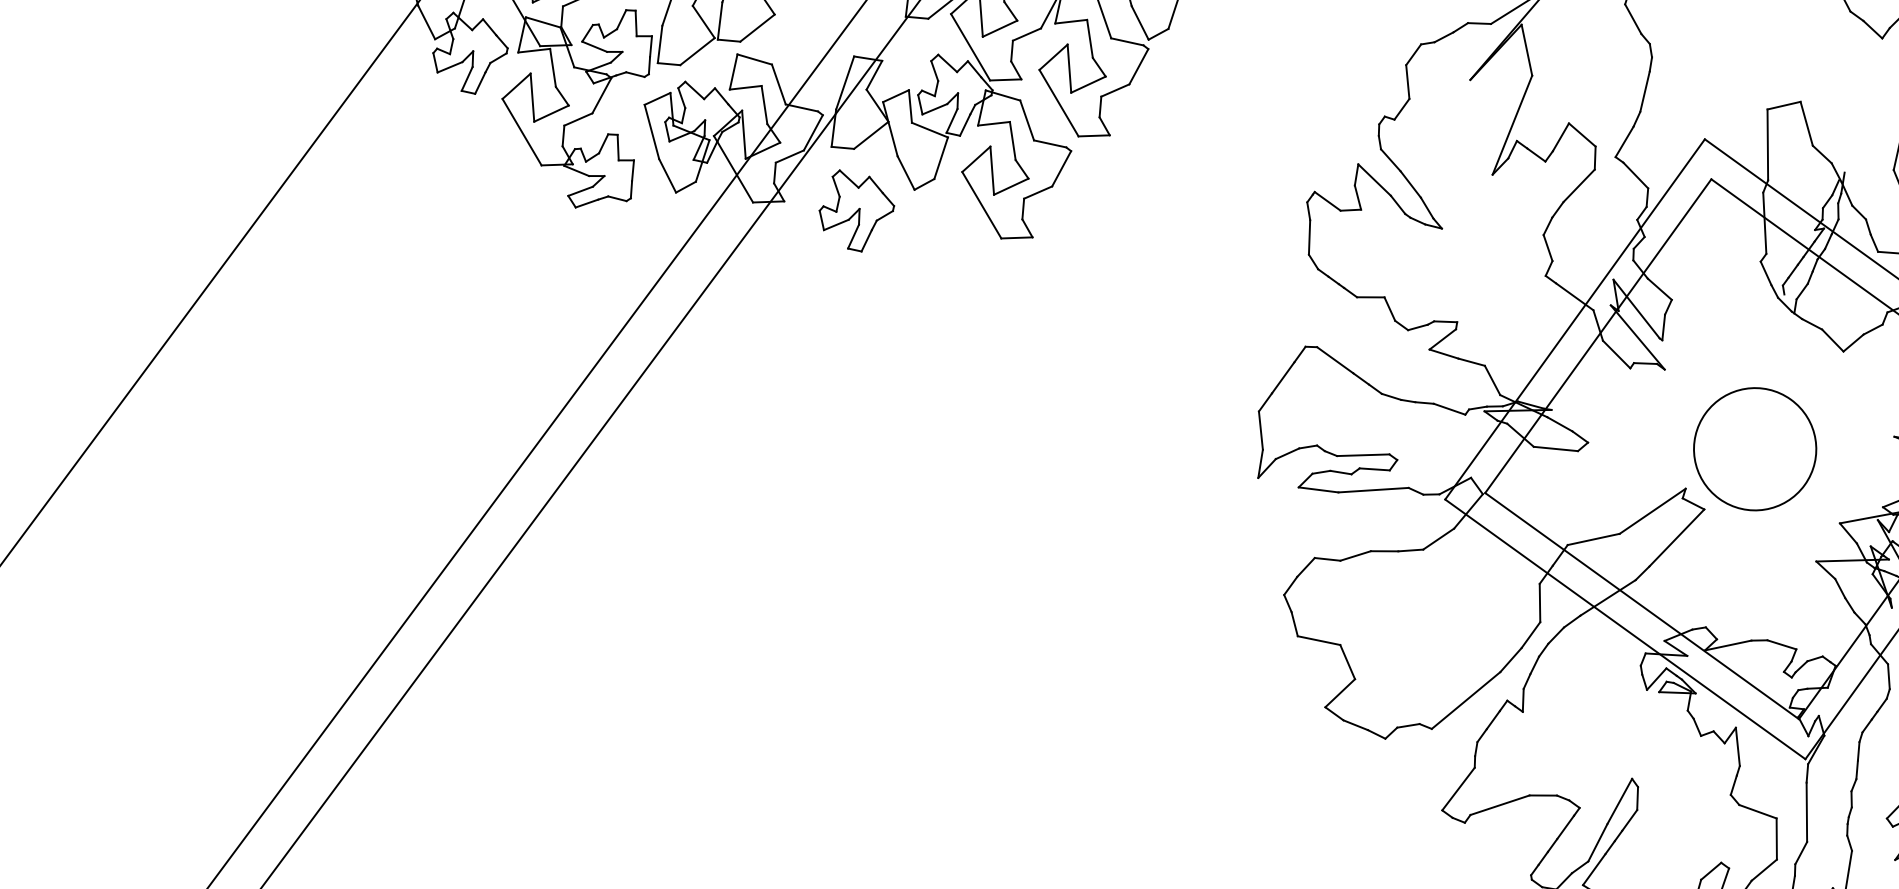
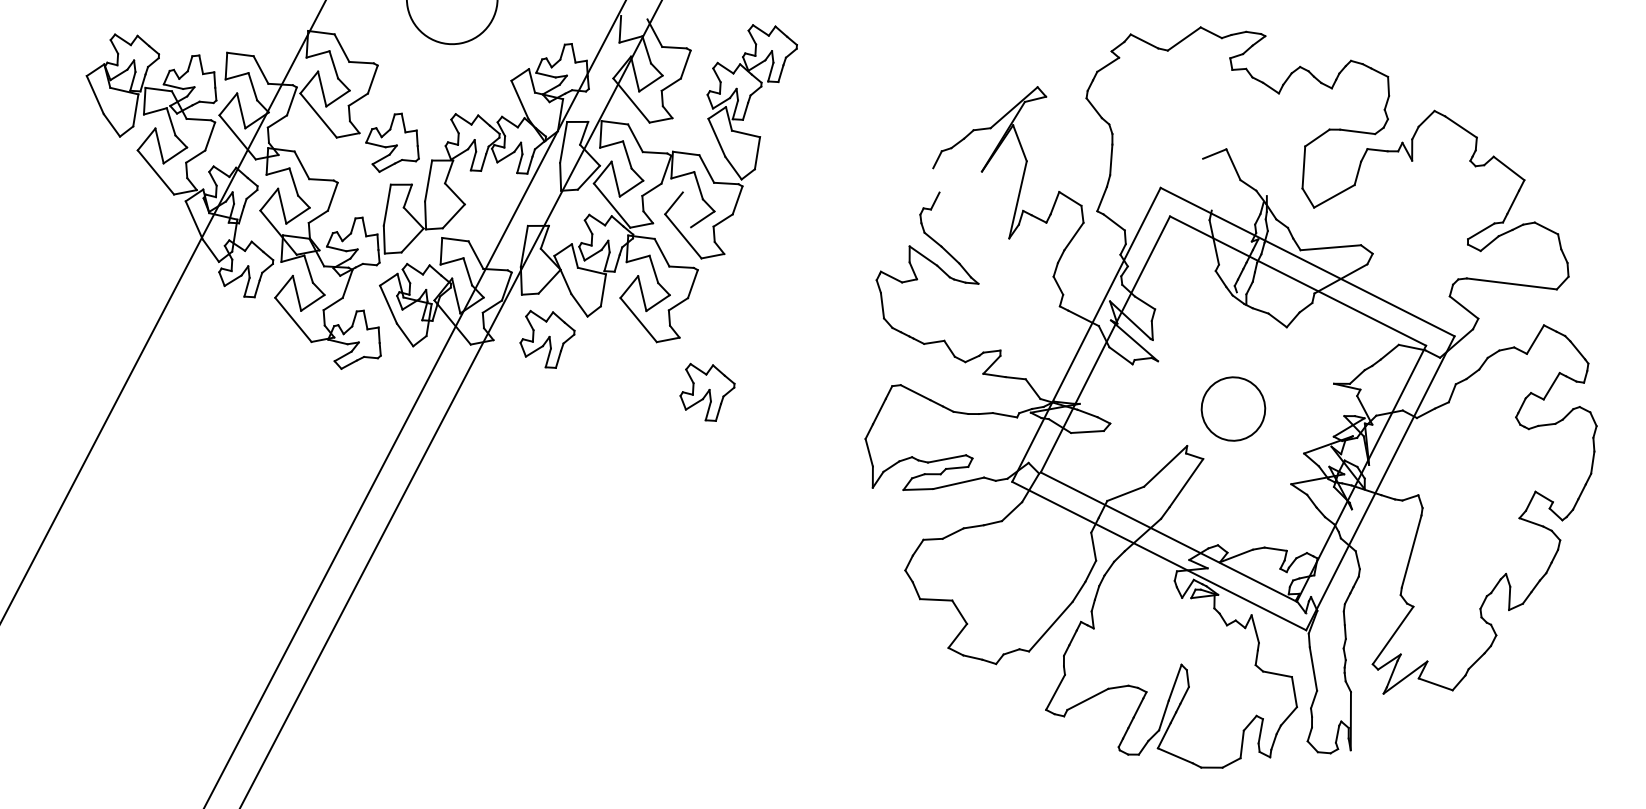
line: (1068, 68) -> (686, 209), removed
line: (1407, 82) -> (936, 180), removed
line: (1767, 144) -> (1207, 184), removed
part: (1058, 314) -> (707, 391), added
part: (1755, 448) -> (1233, 408), size x0.7

